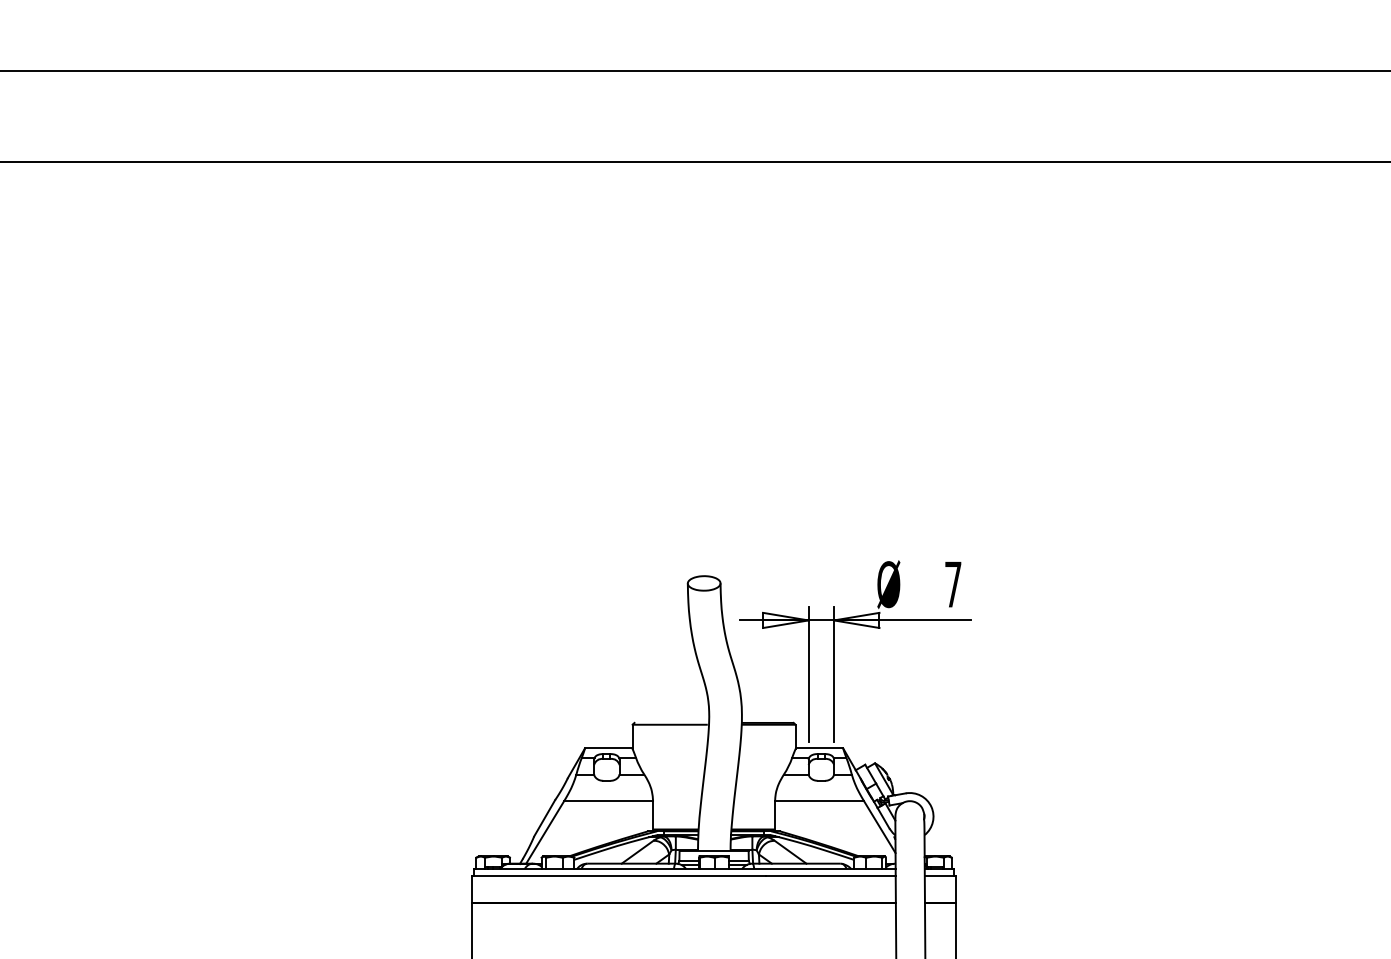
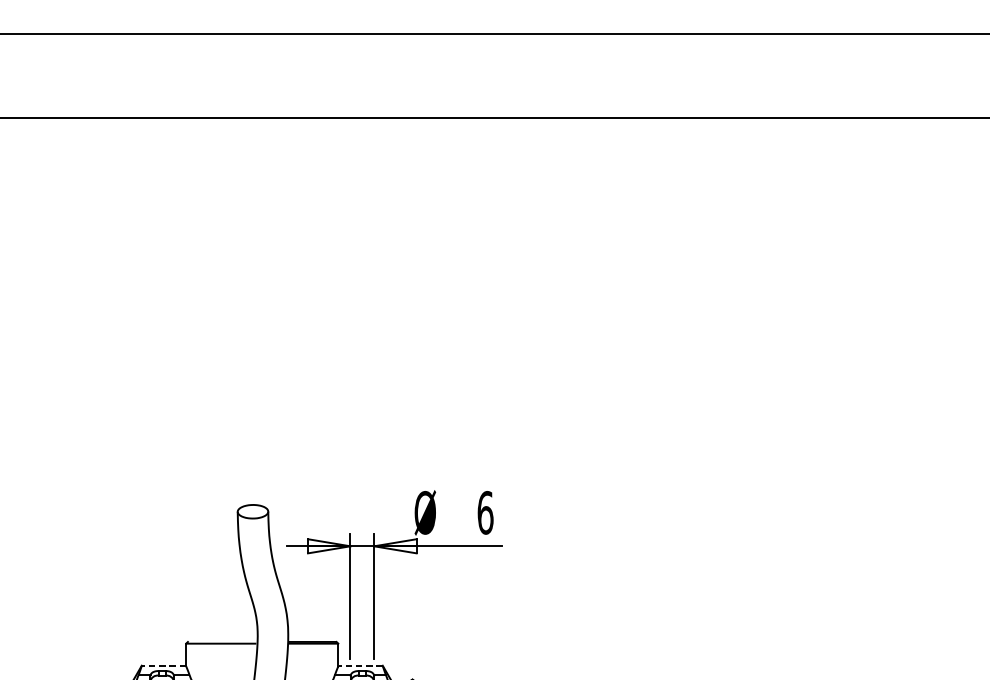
text: (953, 584) -> (485, 512), 7 -> 6
line: (608, 748) -> (163, 665), solid -> dashed
line: (819, 748) -> (360, 665), solid -> dashed

